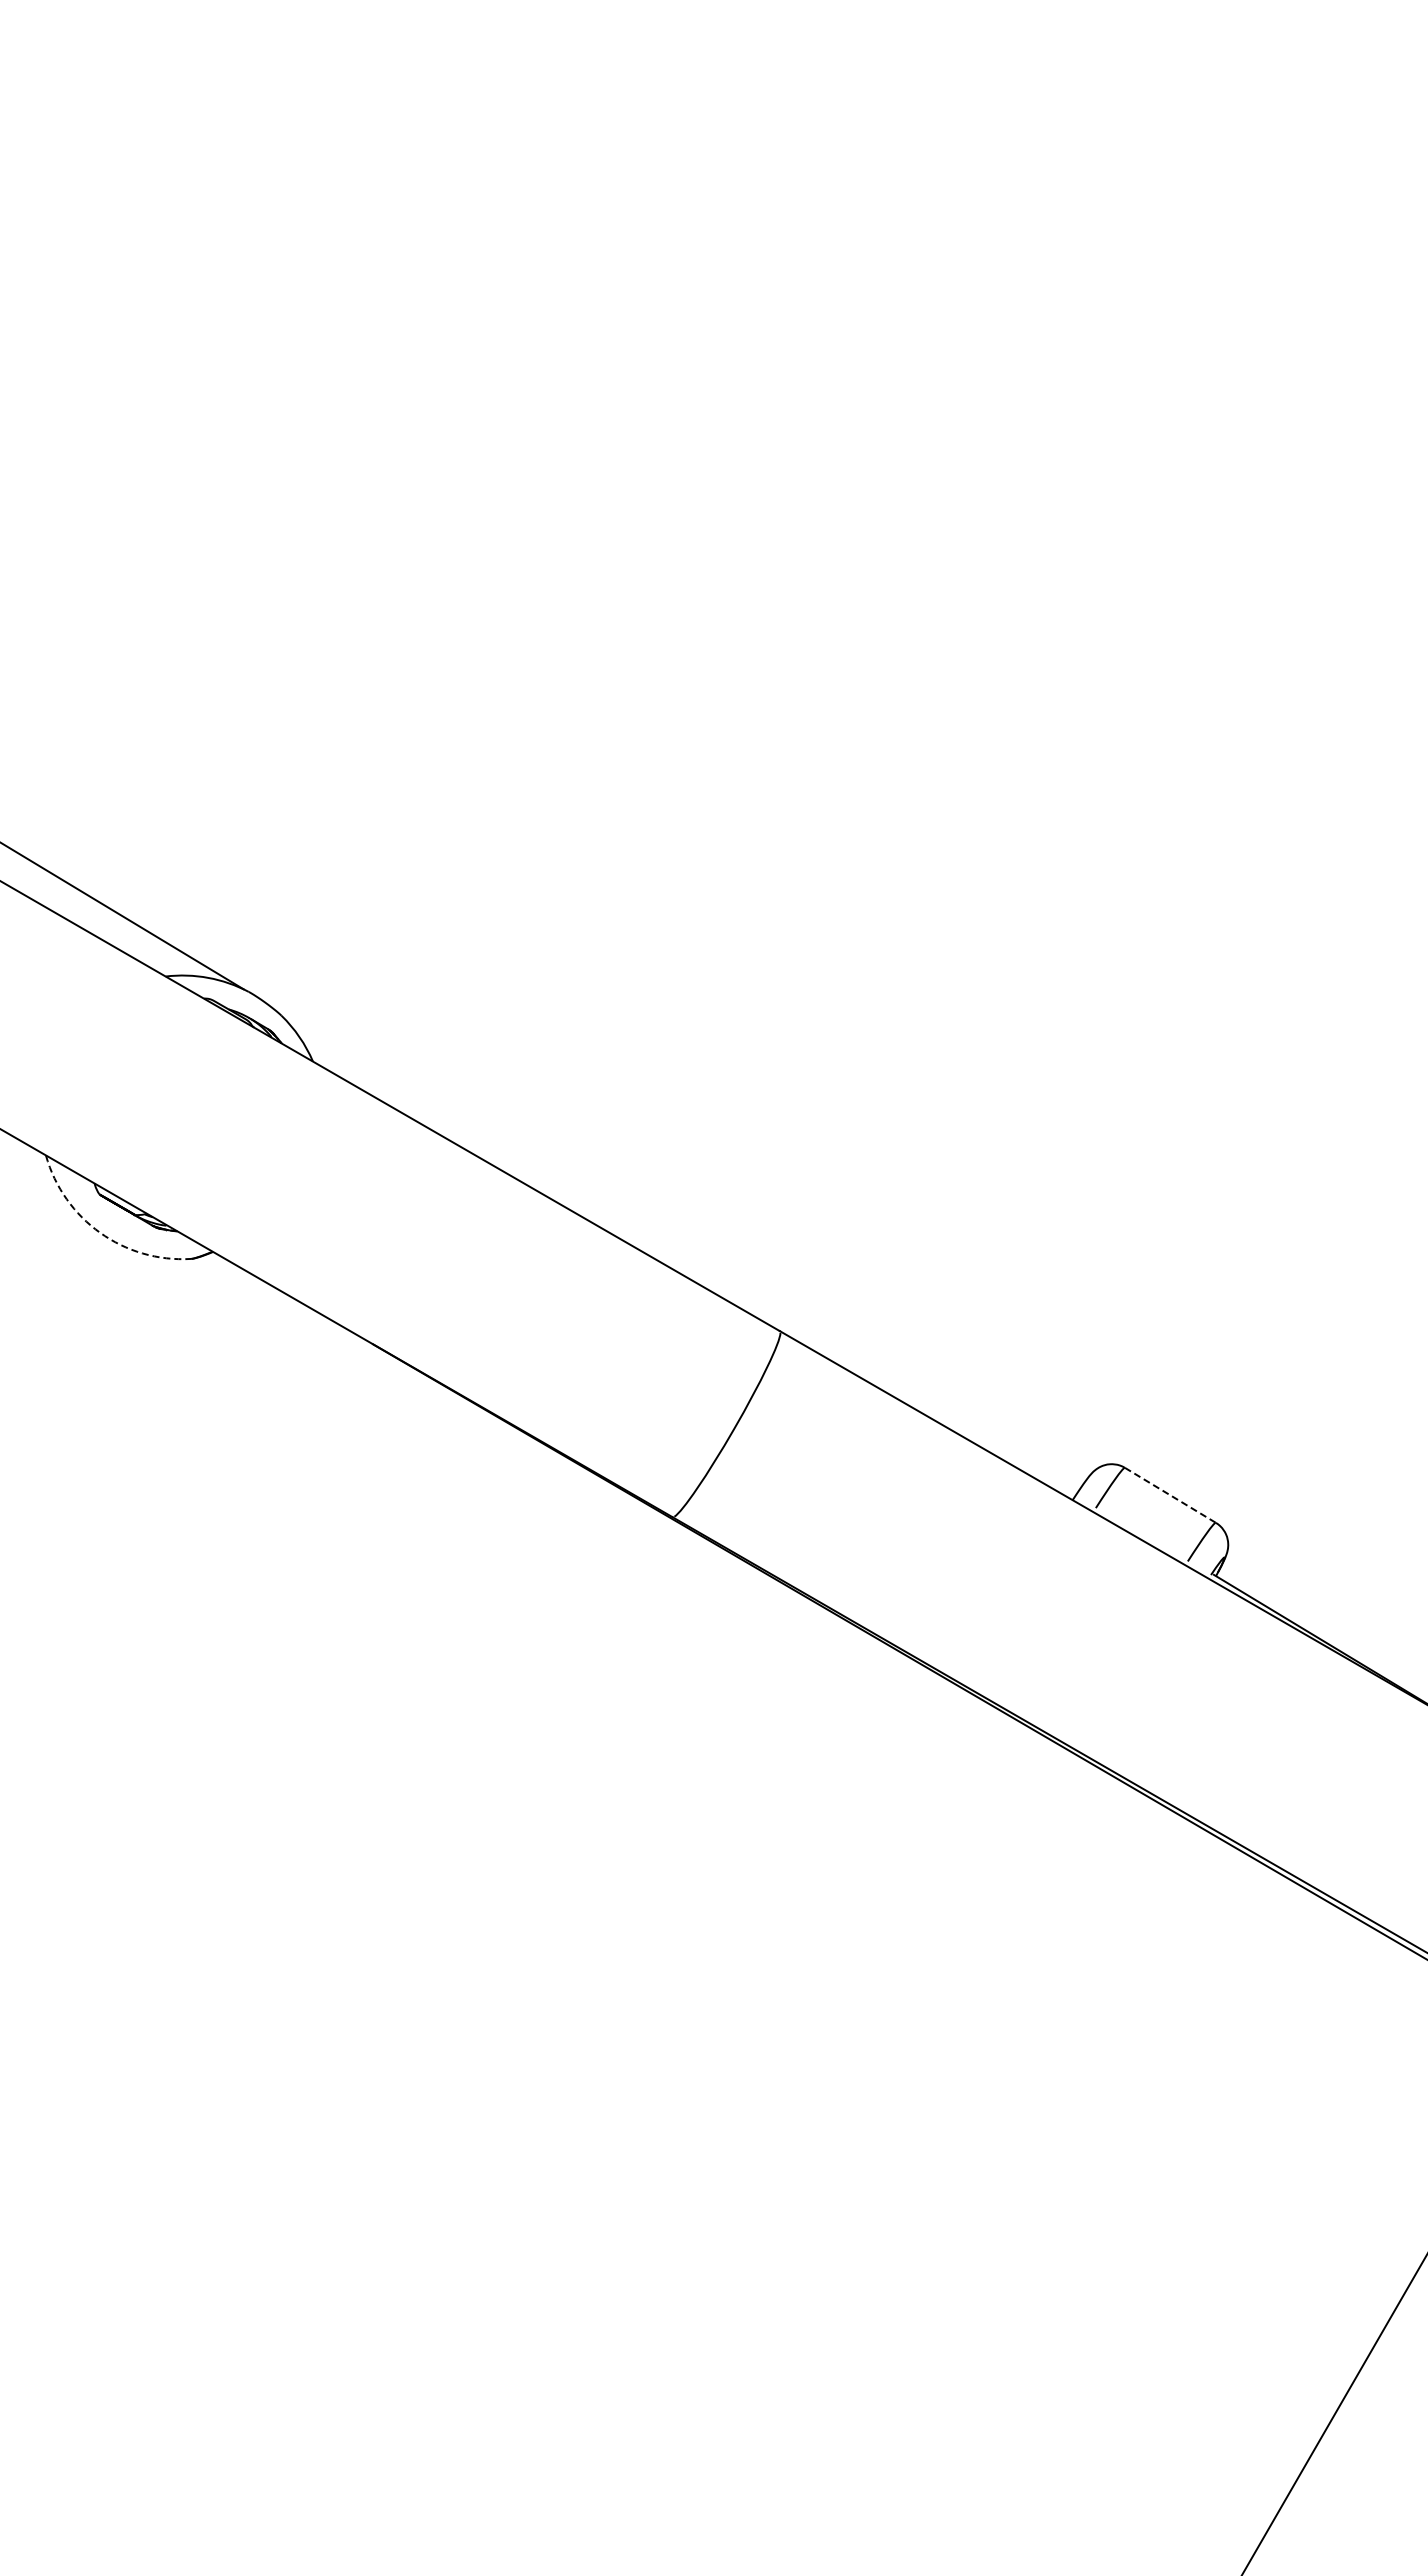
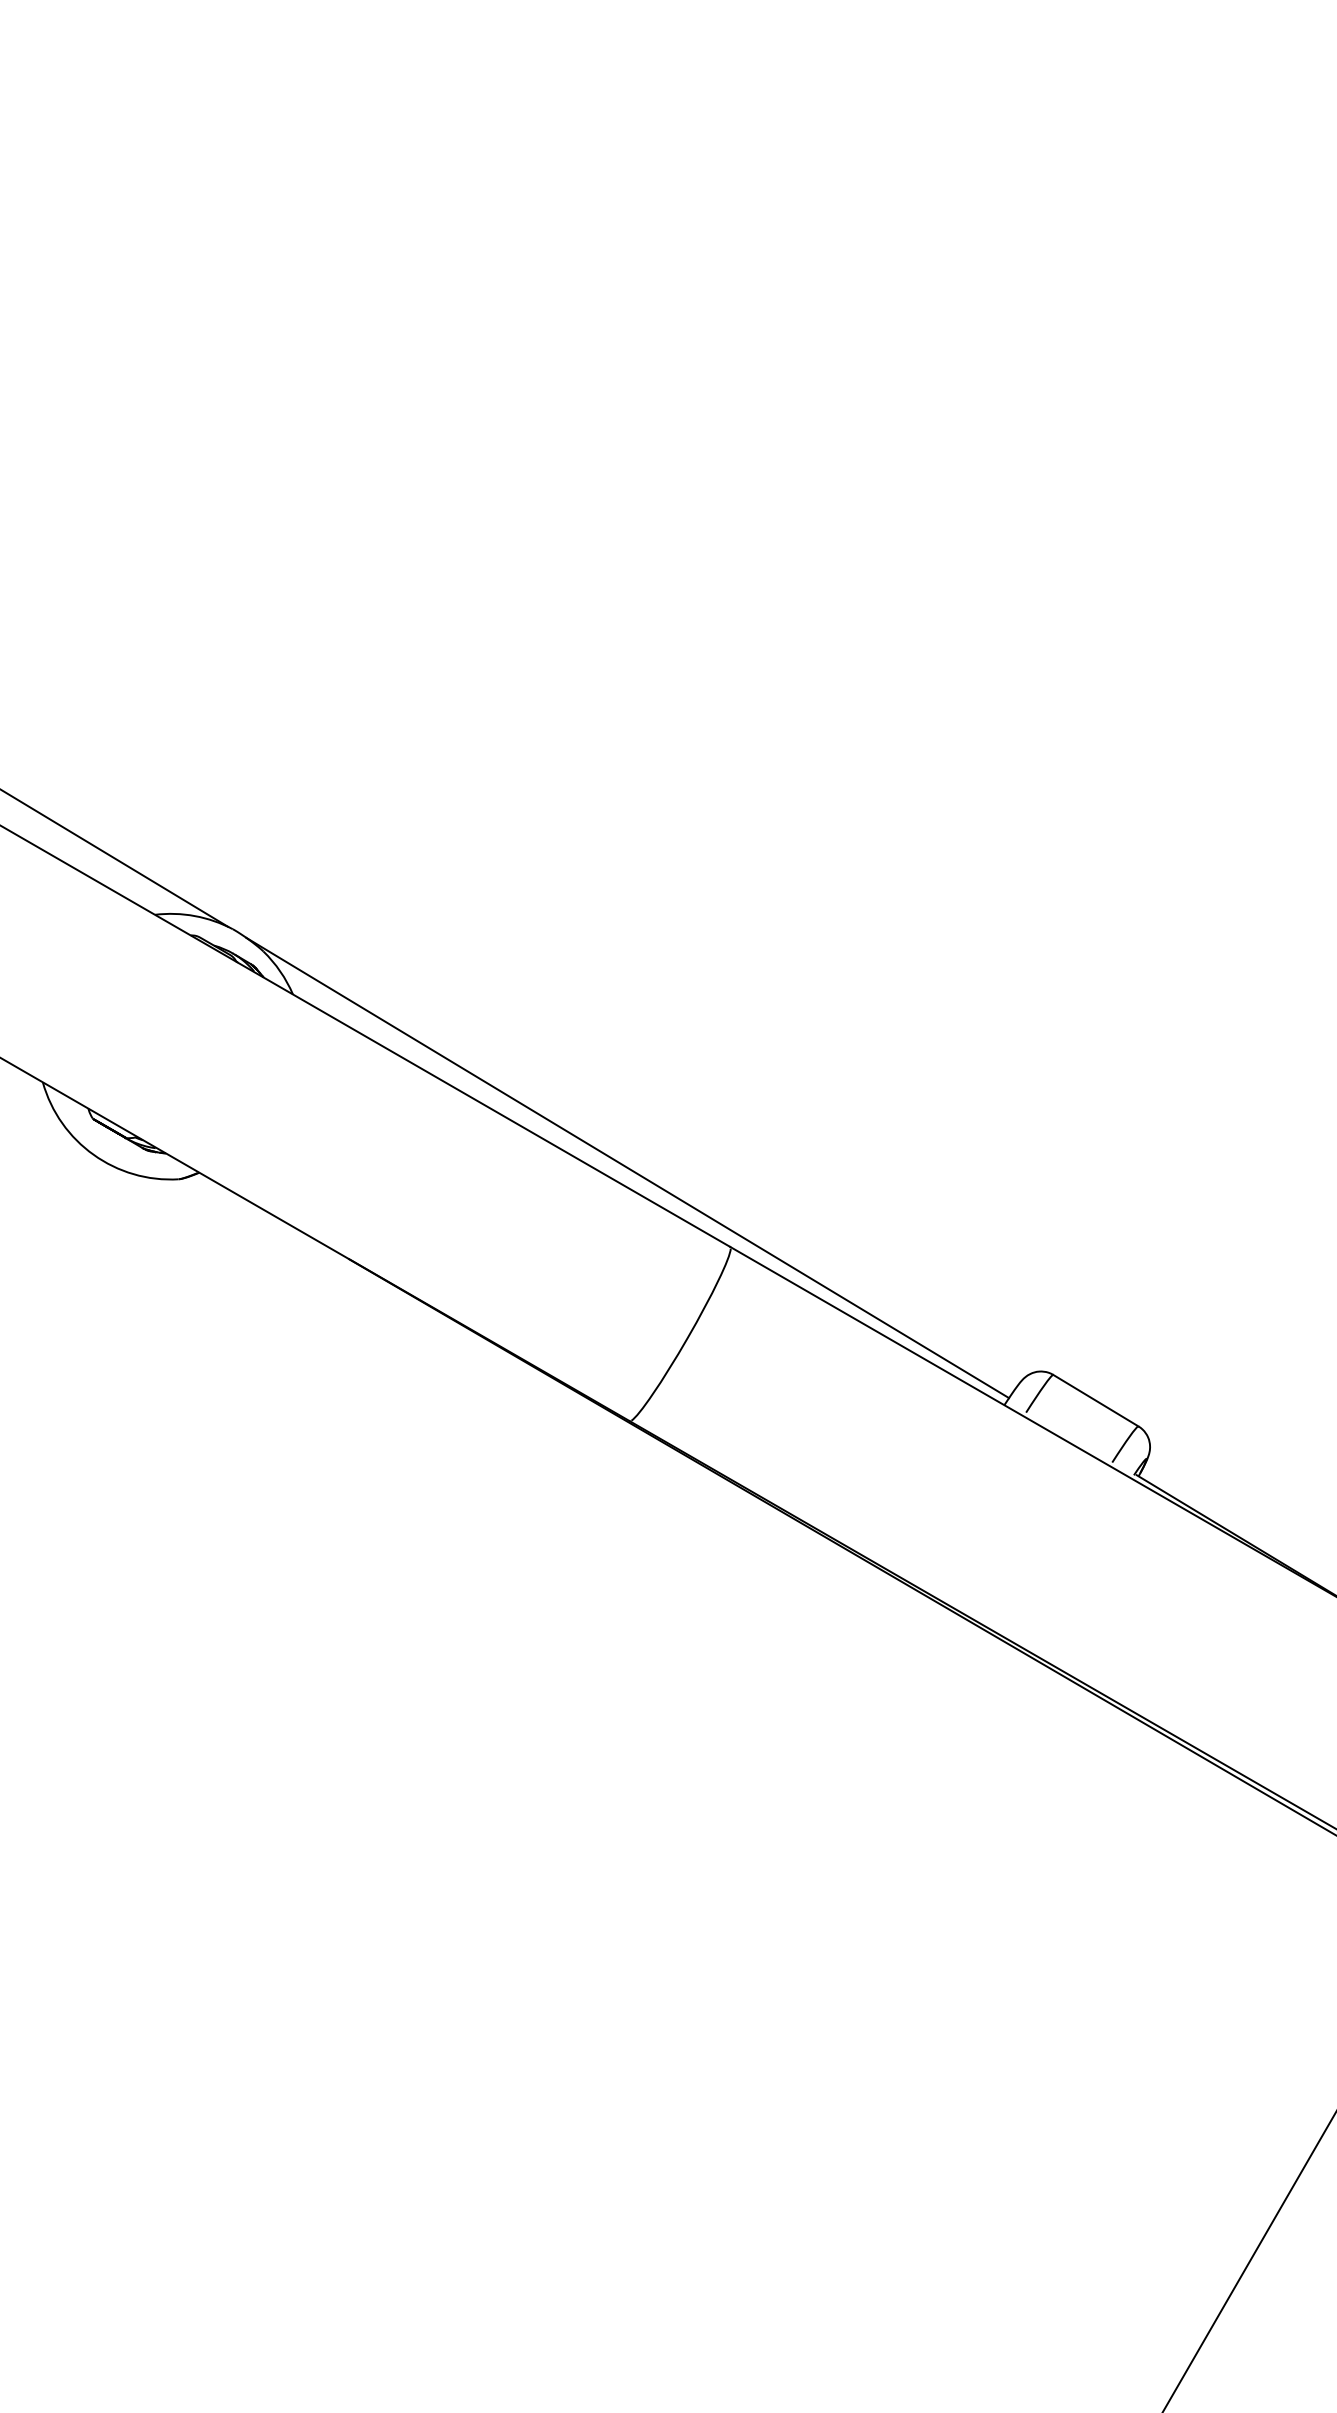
arc: (100, 1232) -> (93, 1154), dashed -> solid
line: (670, 1246) -> (627, 1167), added
line: (1170, 1495) -> (1096, 1400), dashed -> solid

